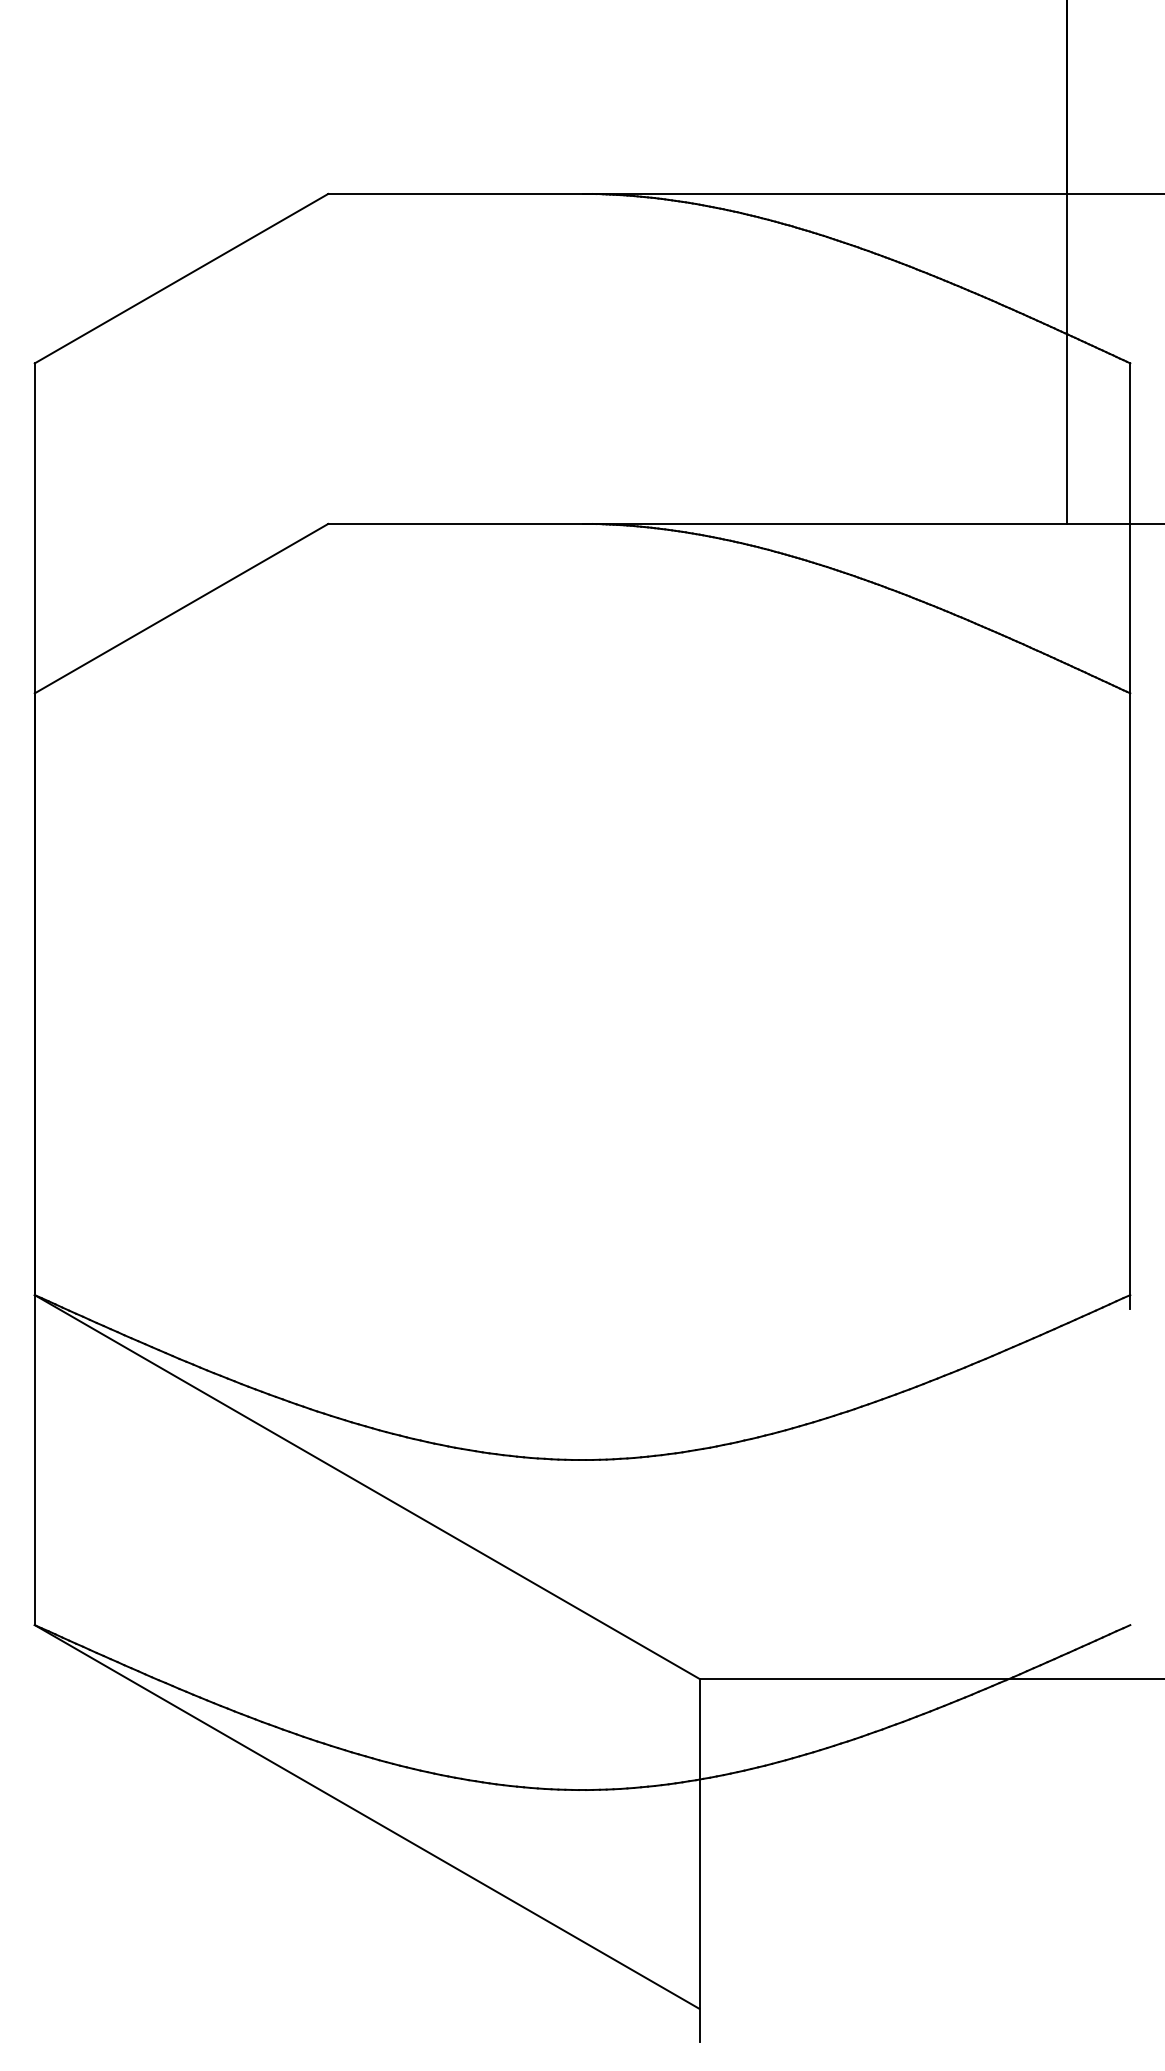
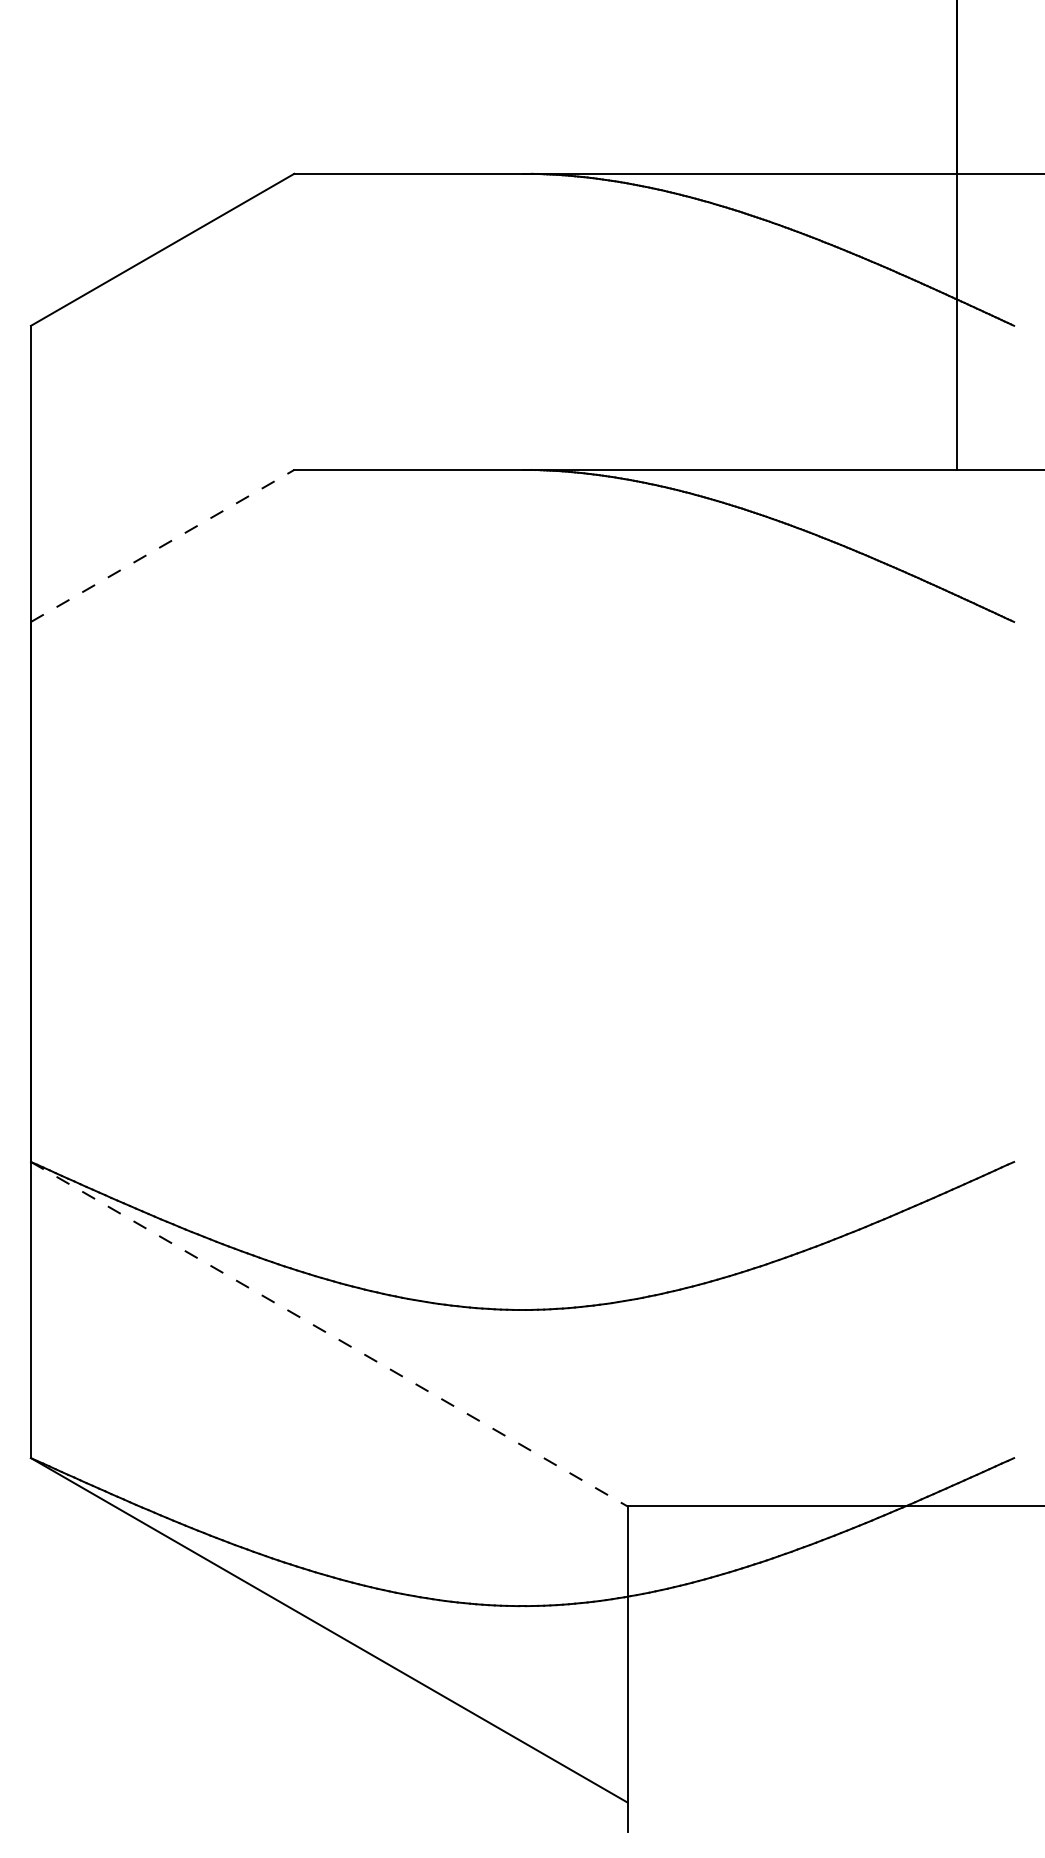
line: (181, 608) -> (162, 545), solid -> dashed
line: (1130, 835) -> (1014, 749), removed
line: (367, 1487) -> (329, 1334), solid -> dashed

